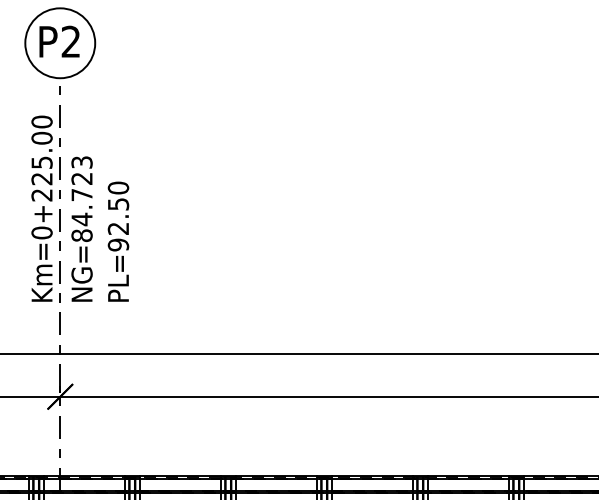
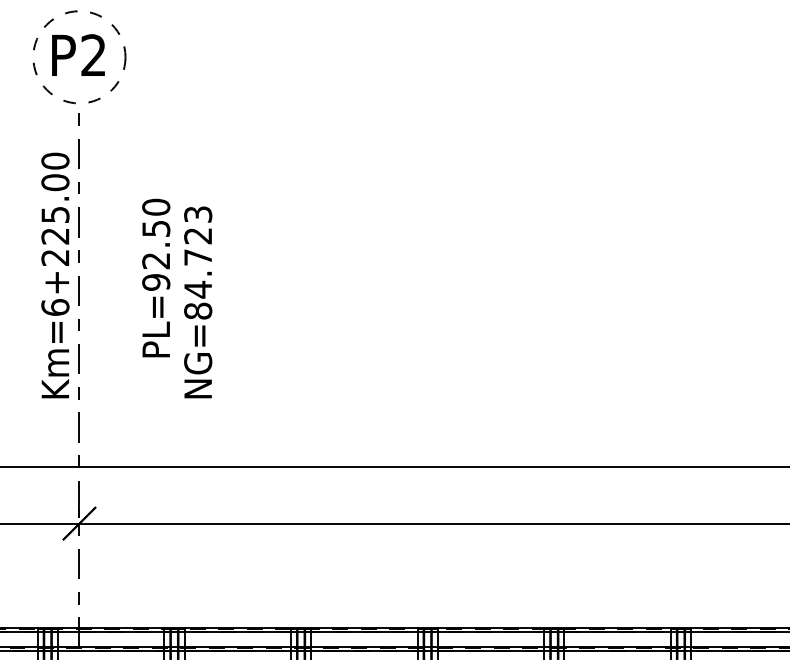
circle: (60, 43) -> (79, 57), solid -> dashed
text: (82, 229) -> (198, 302), moved
text: (42, 232) -> (55, 307), Km=0+225.00 -> Km=6+225.00
text: (118, 241) -> (156, 277), moved

